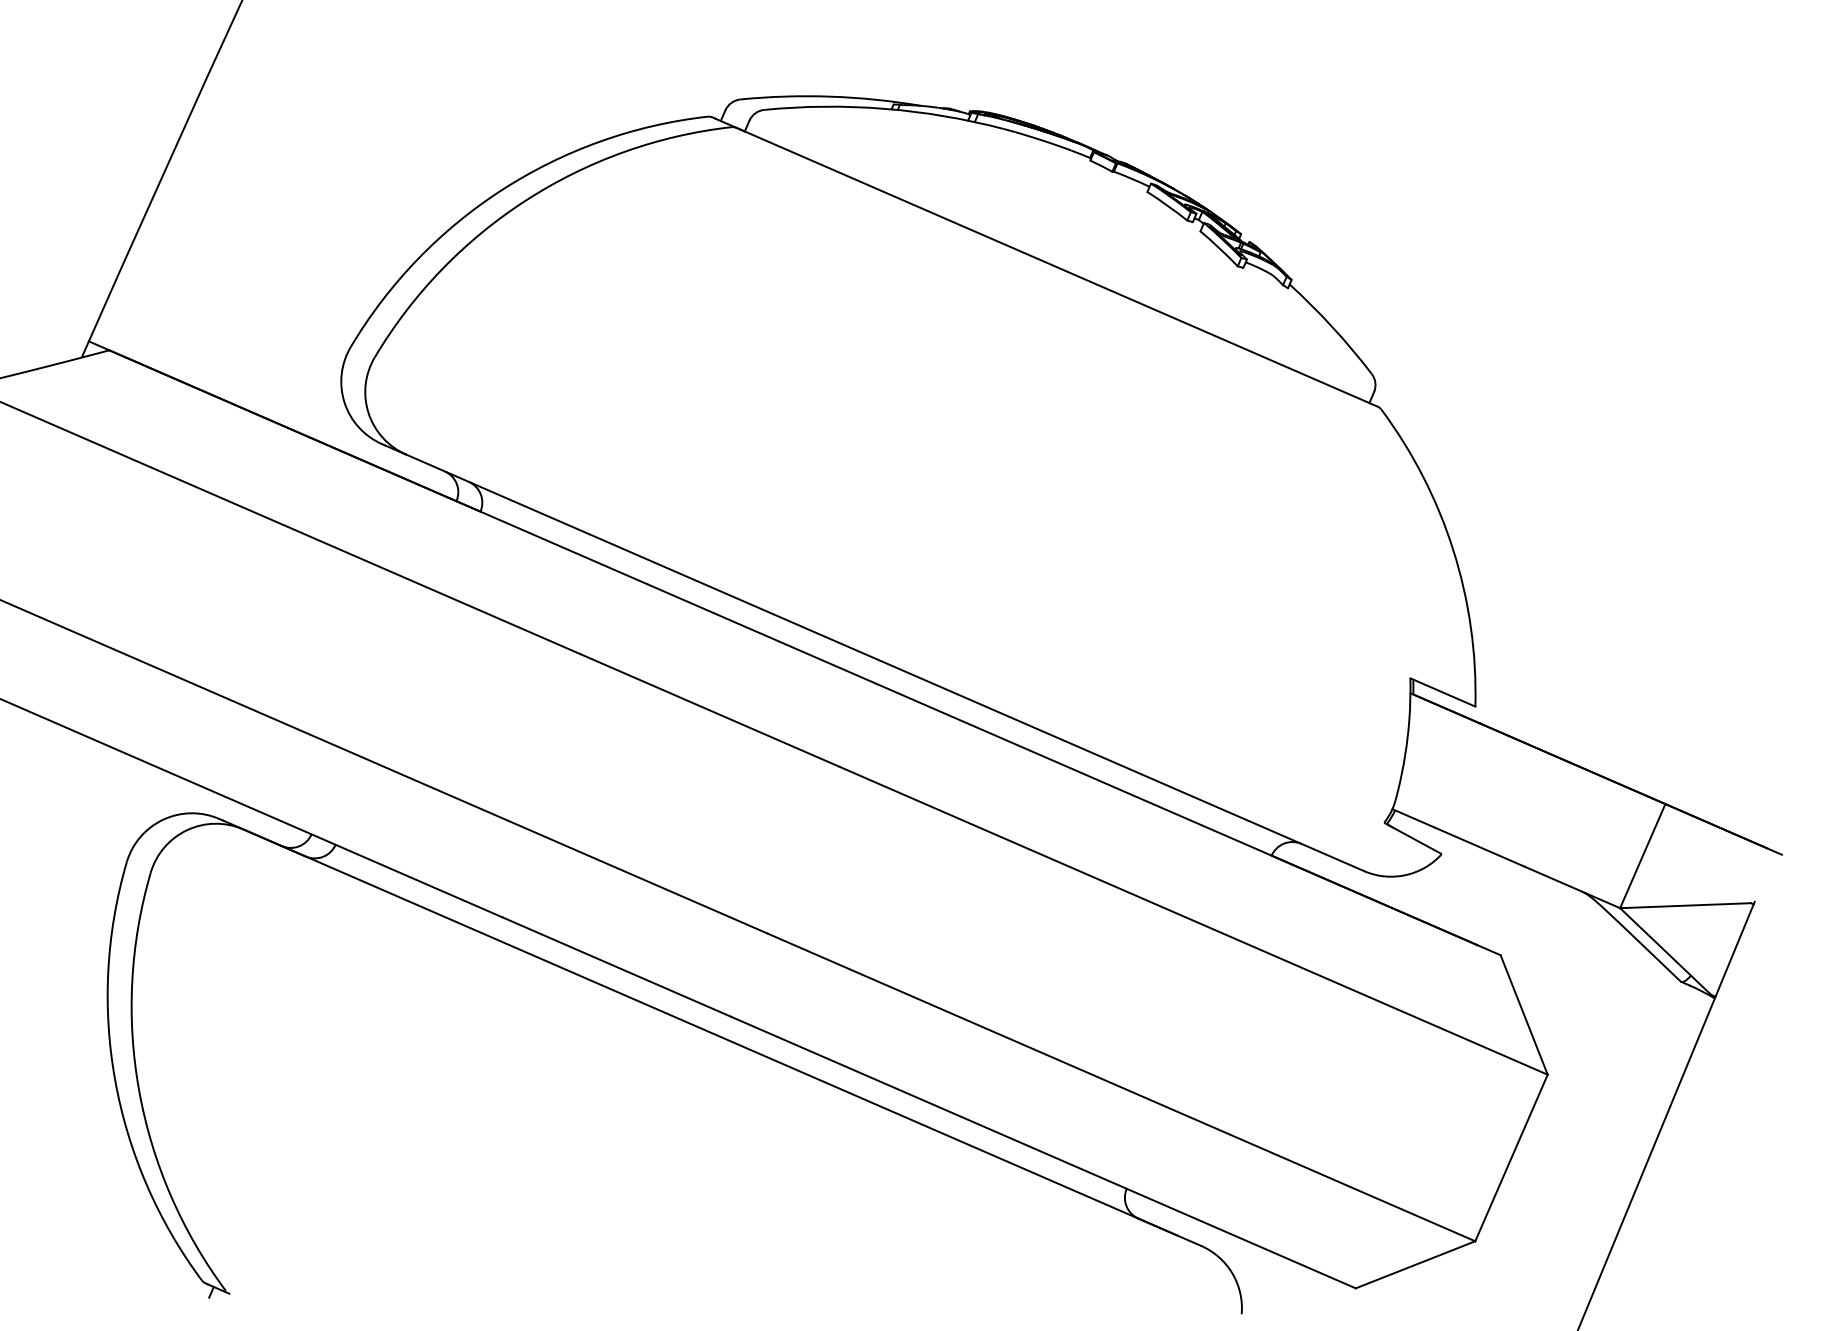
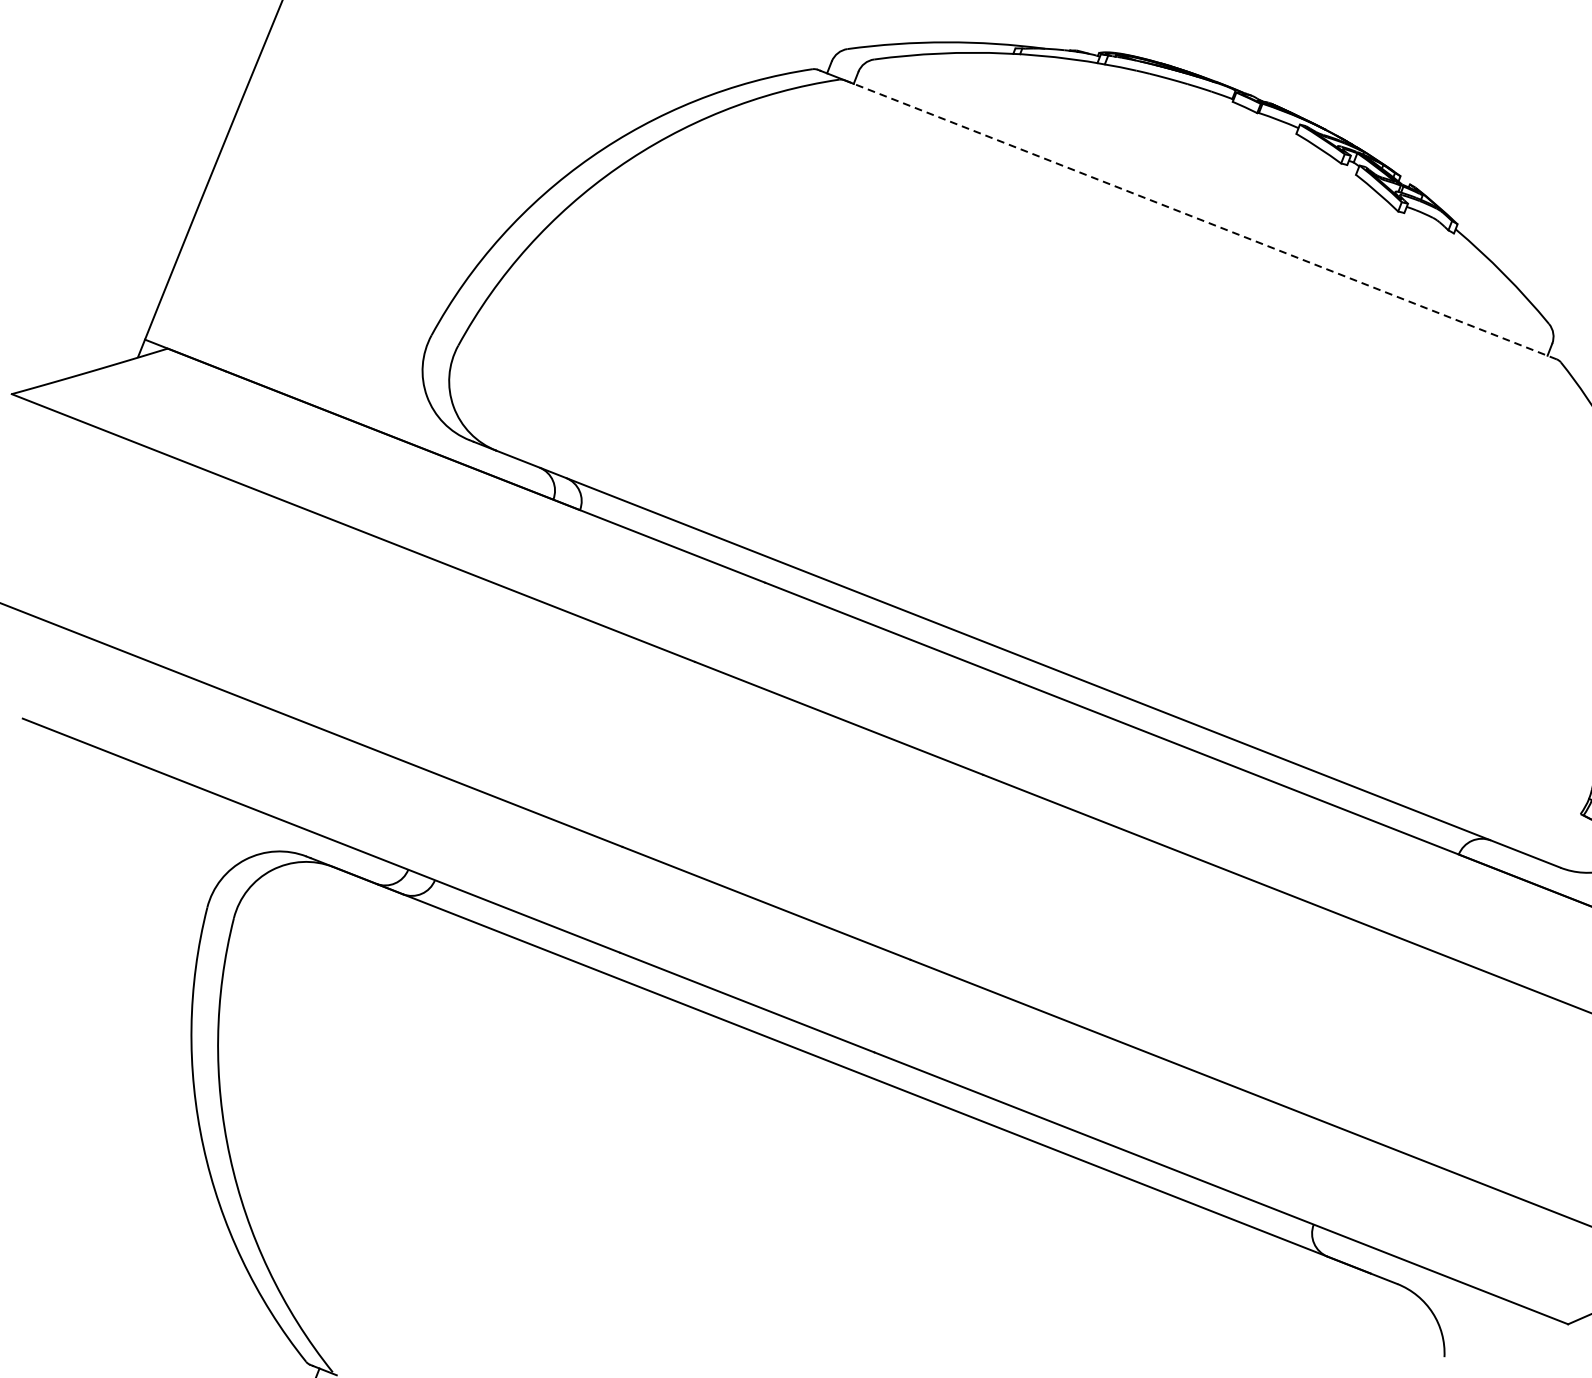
line: (1057, 267) -> (1201, 220), solid -> dashed

